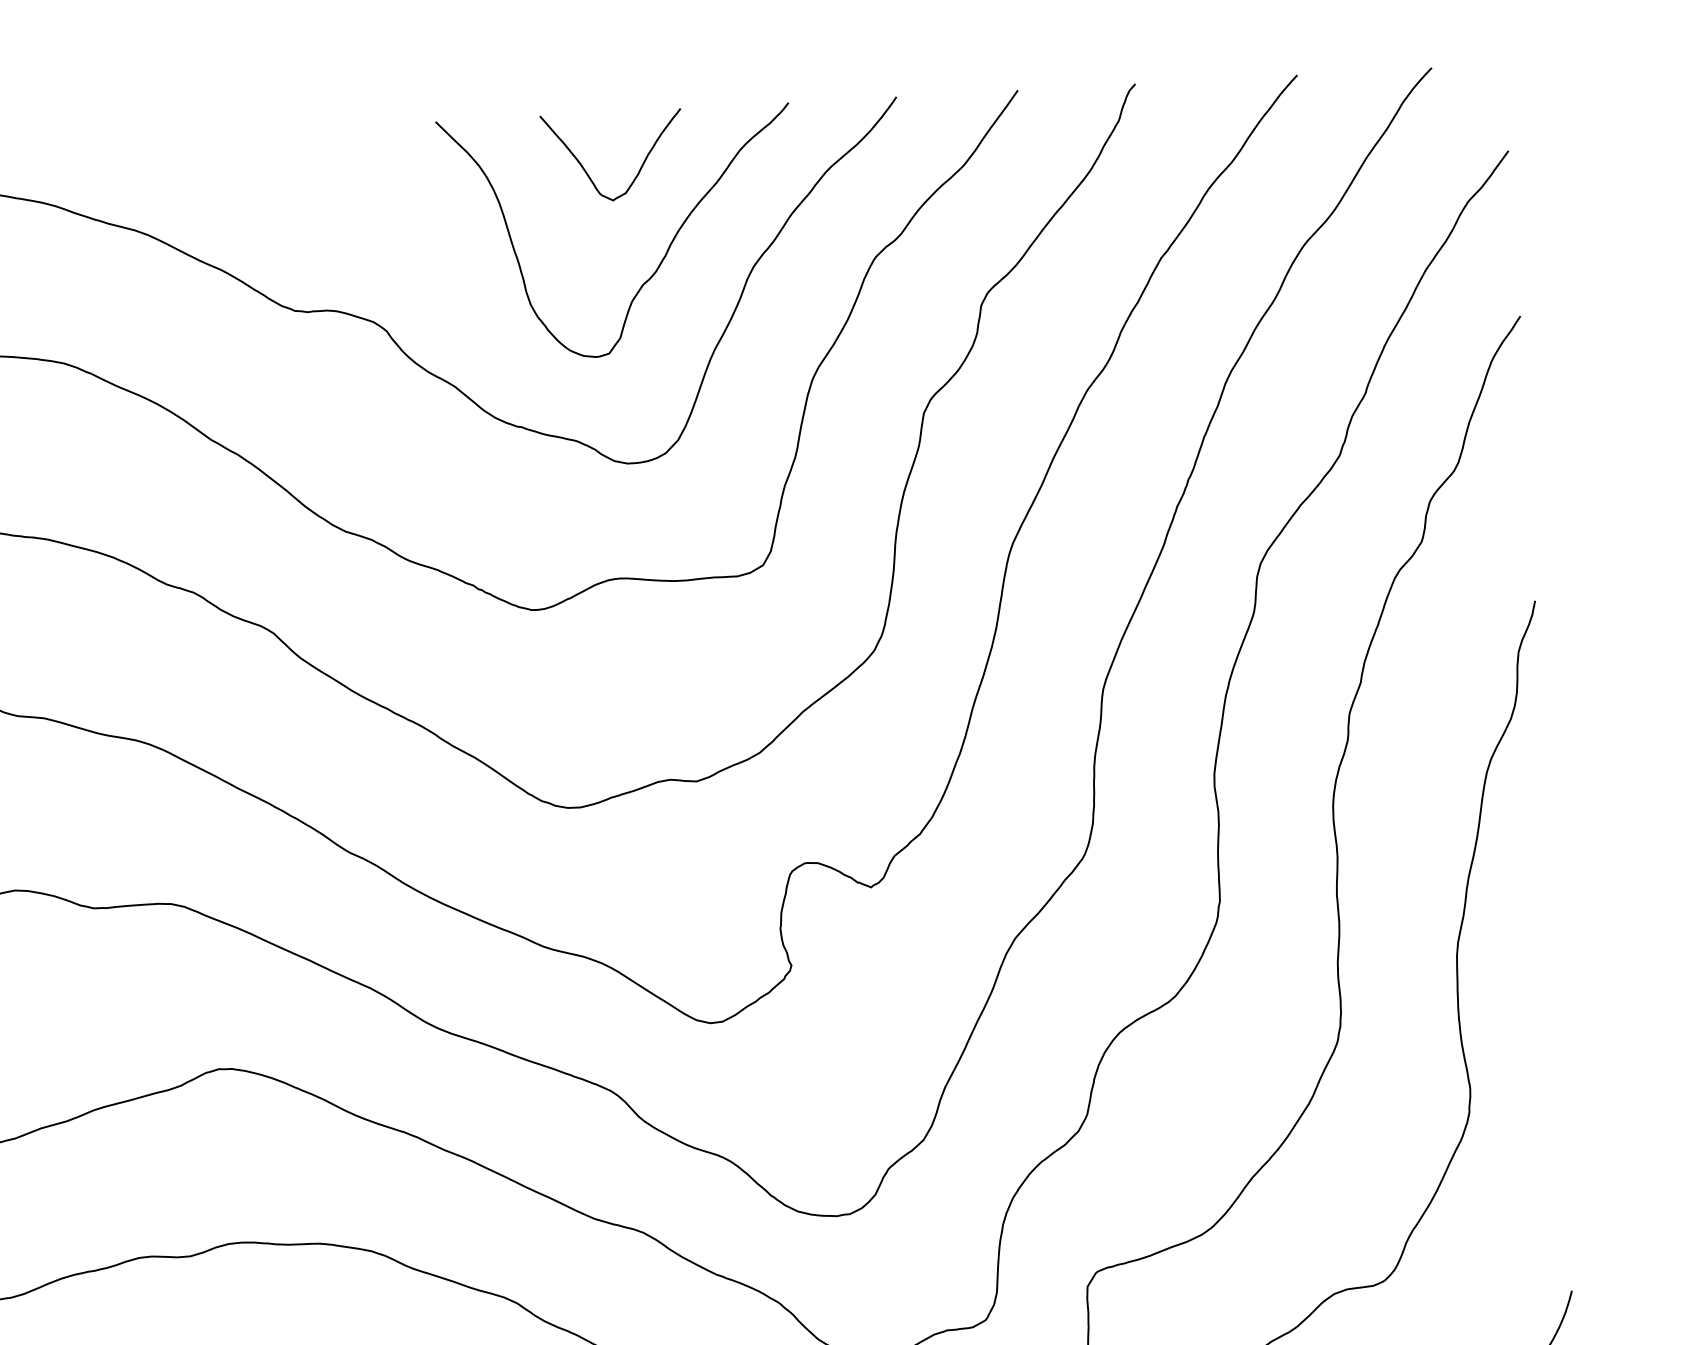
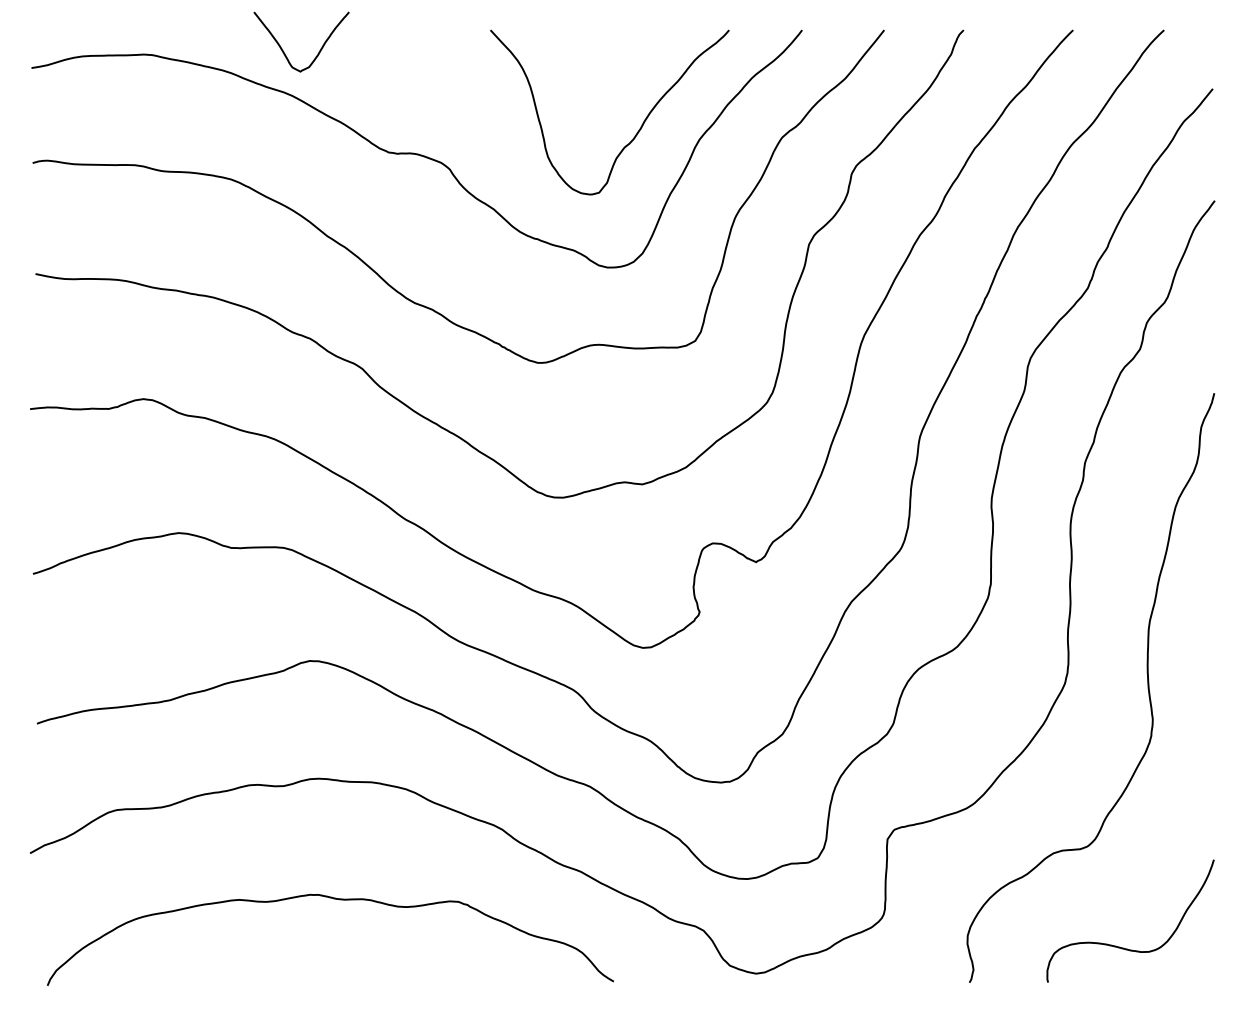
curve: (588, 171) -> (284, 51), moved

